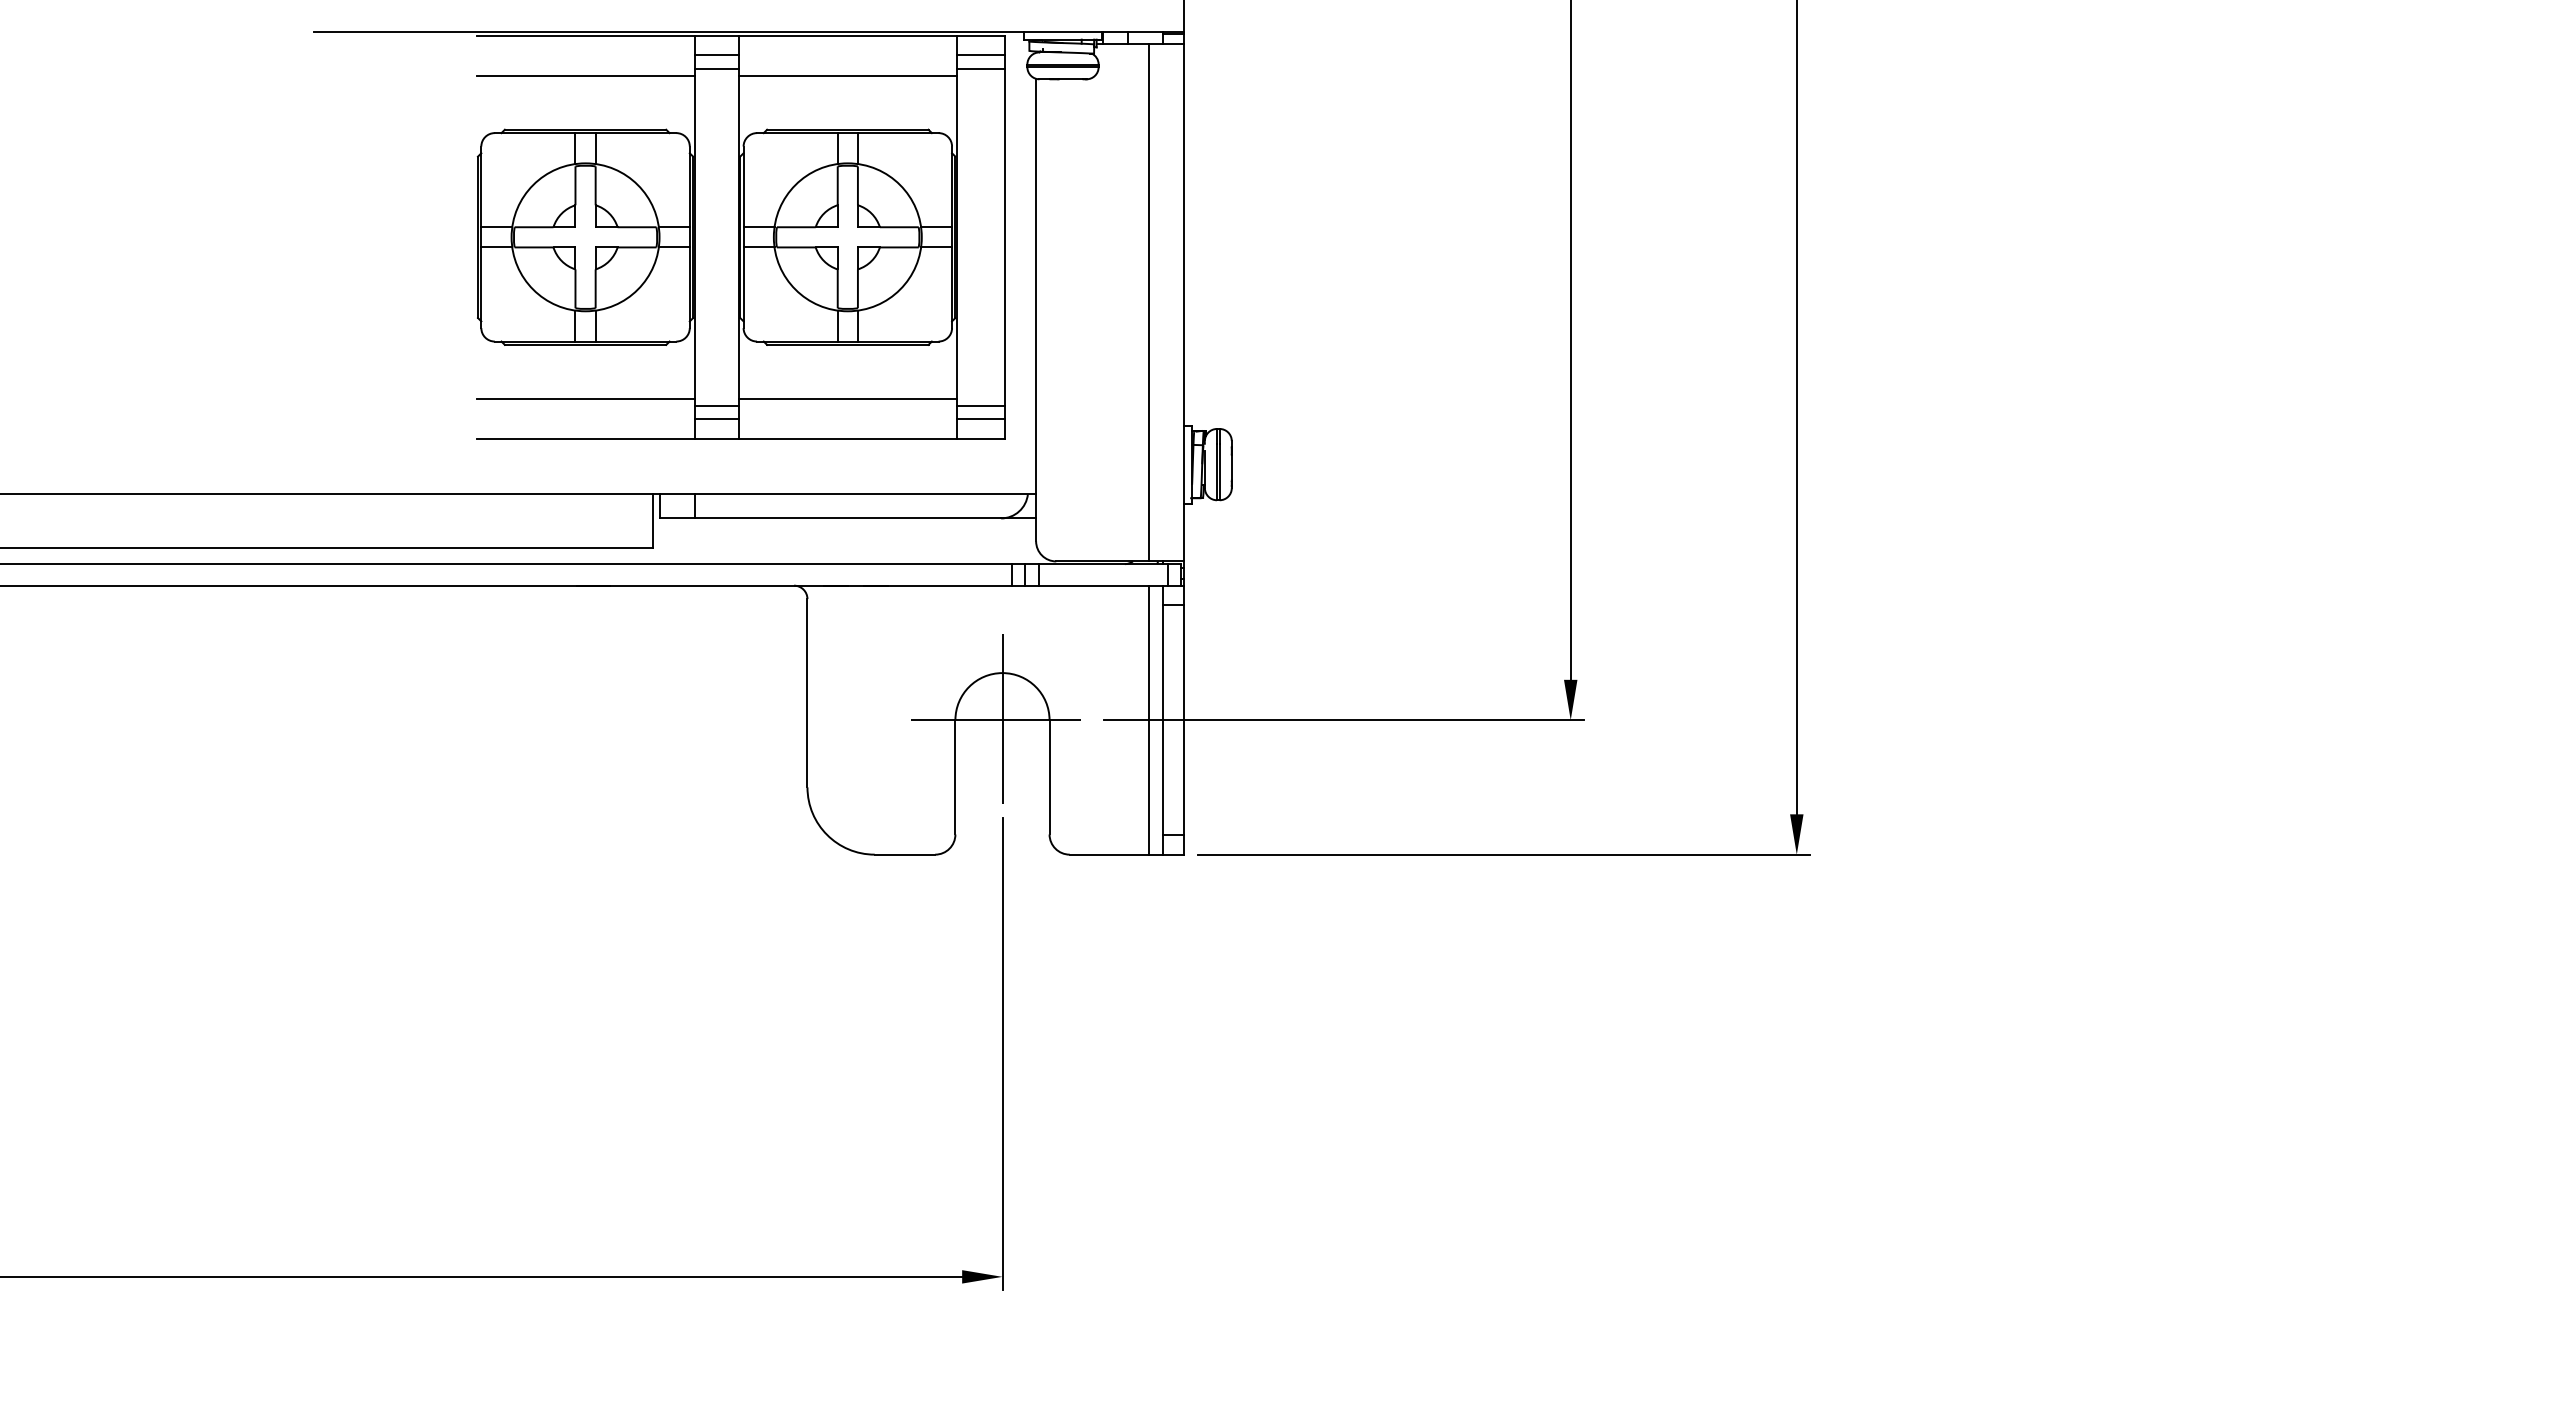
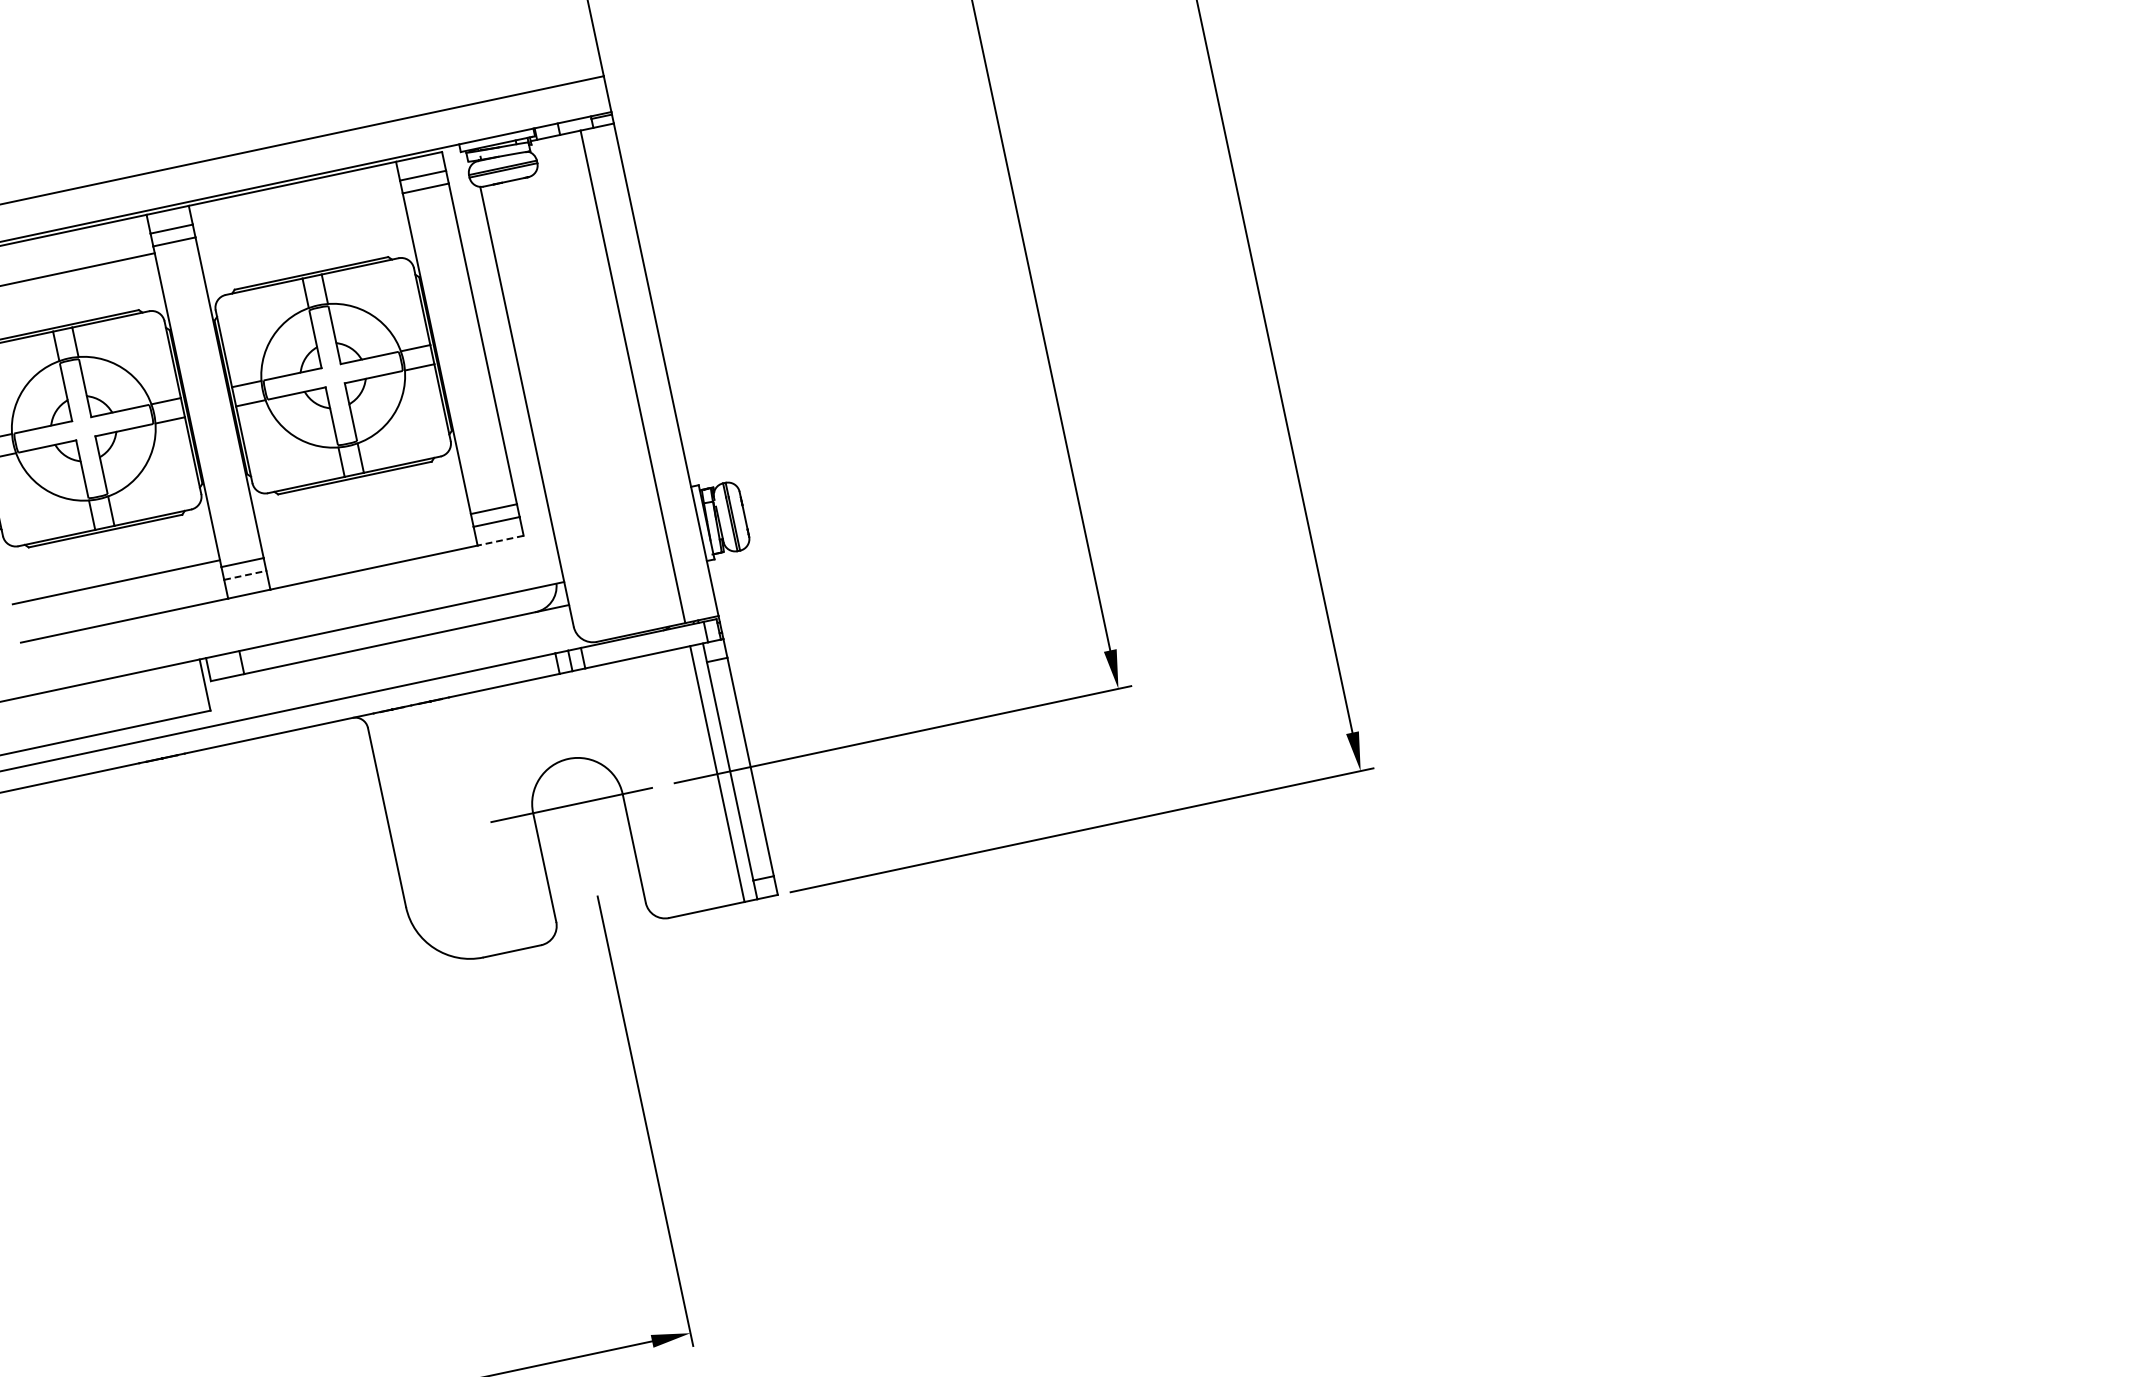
line: (847, 75) -> (300, 221), removed
line: (847, 398) -> (365, 529), removed
line: (717, 419) -> (246, 575), solid -> dashed
line: (980, 439) -> (500, 541), solid -> dashed
line: (1002, 718) -> (577, 802), removed

